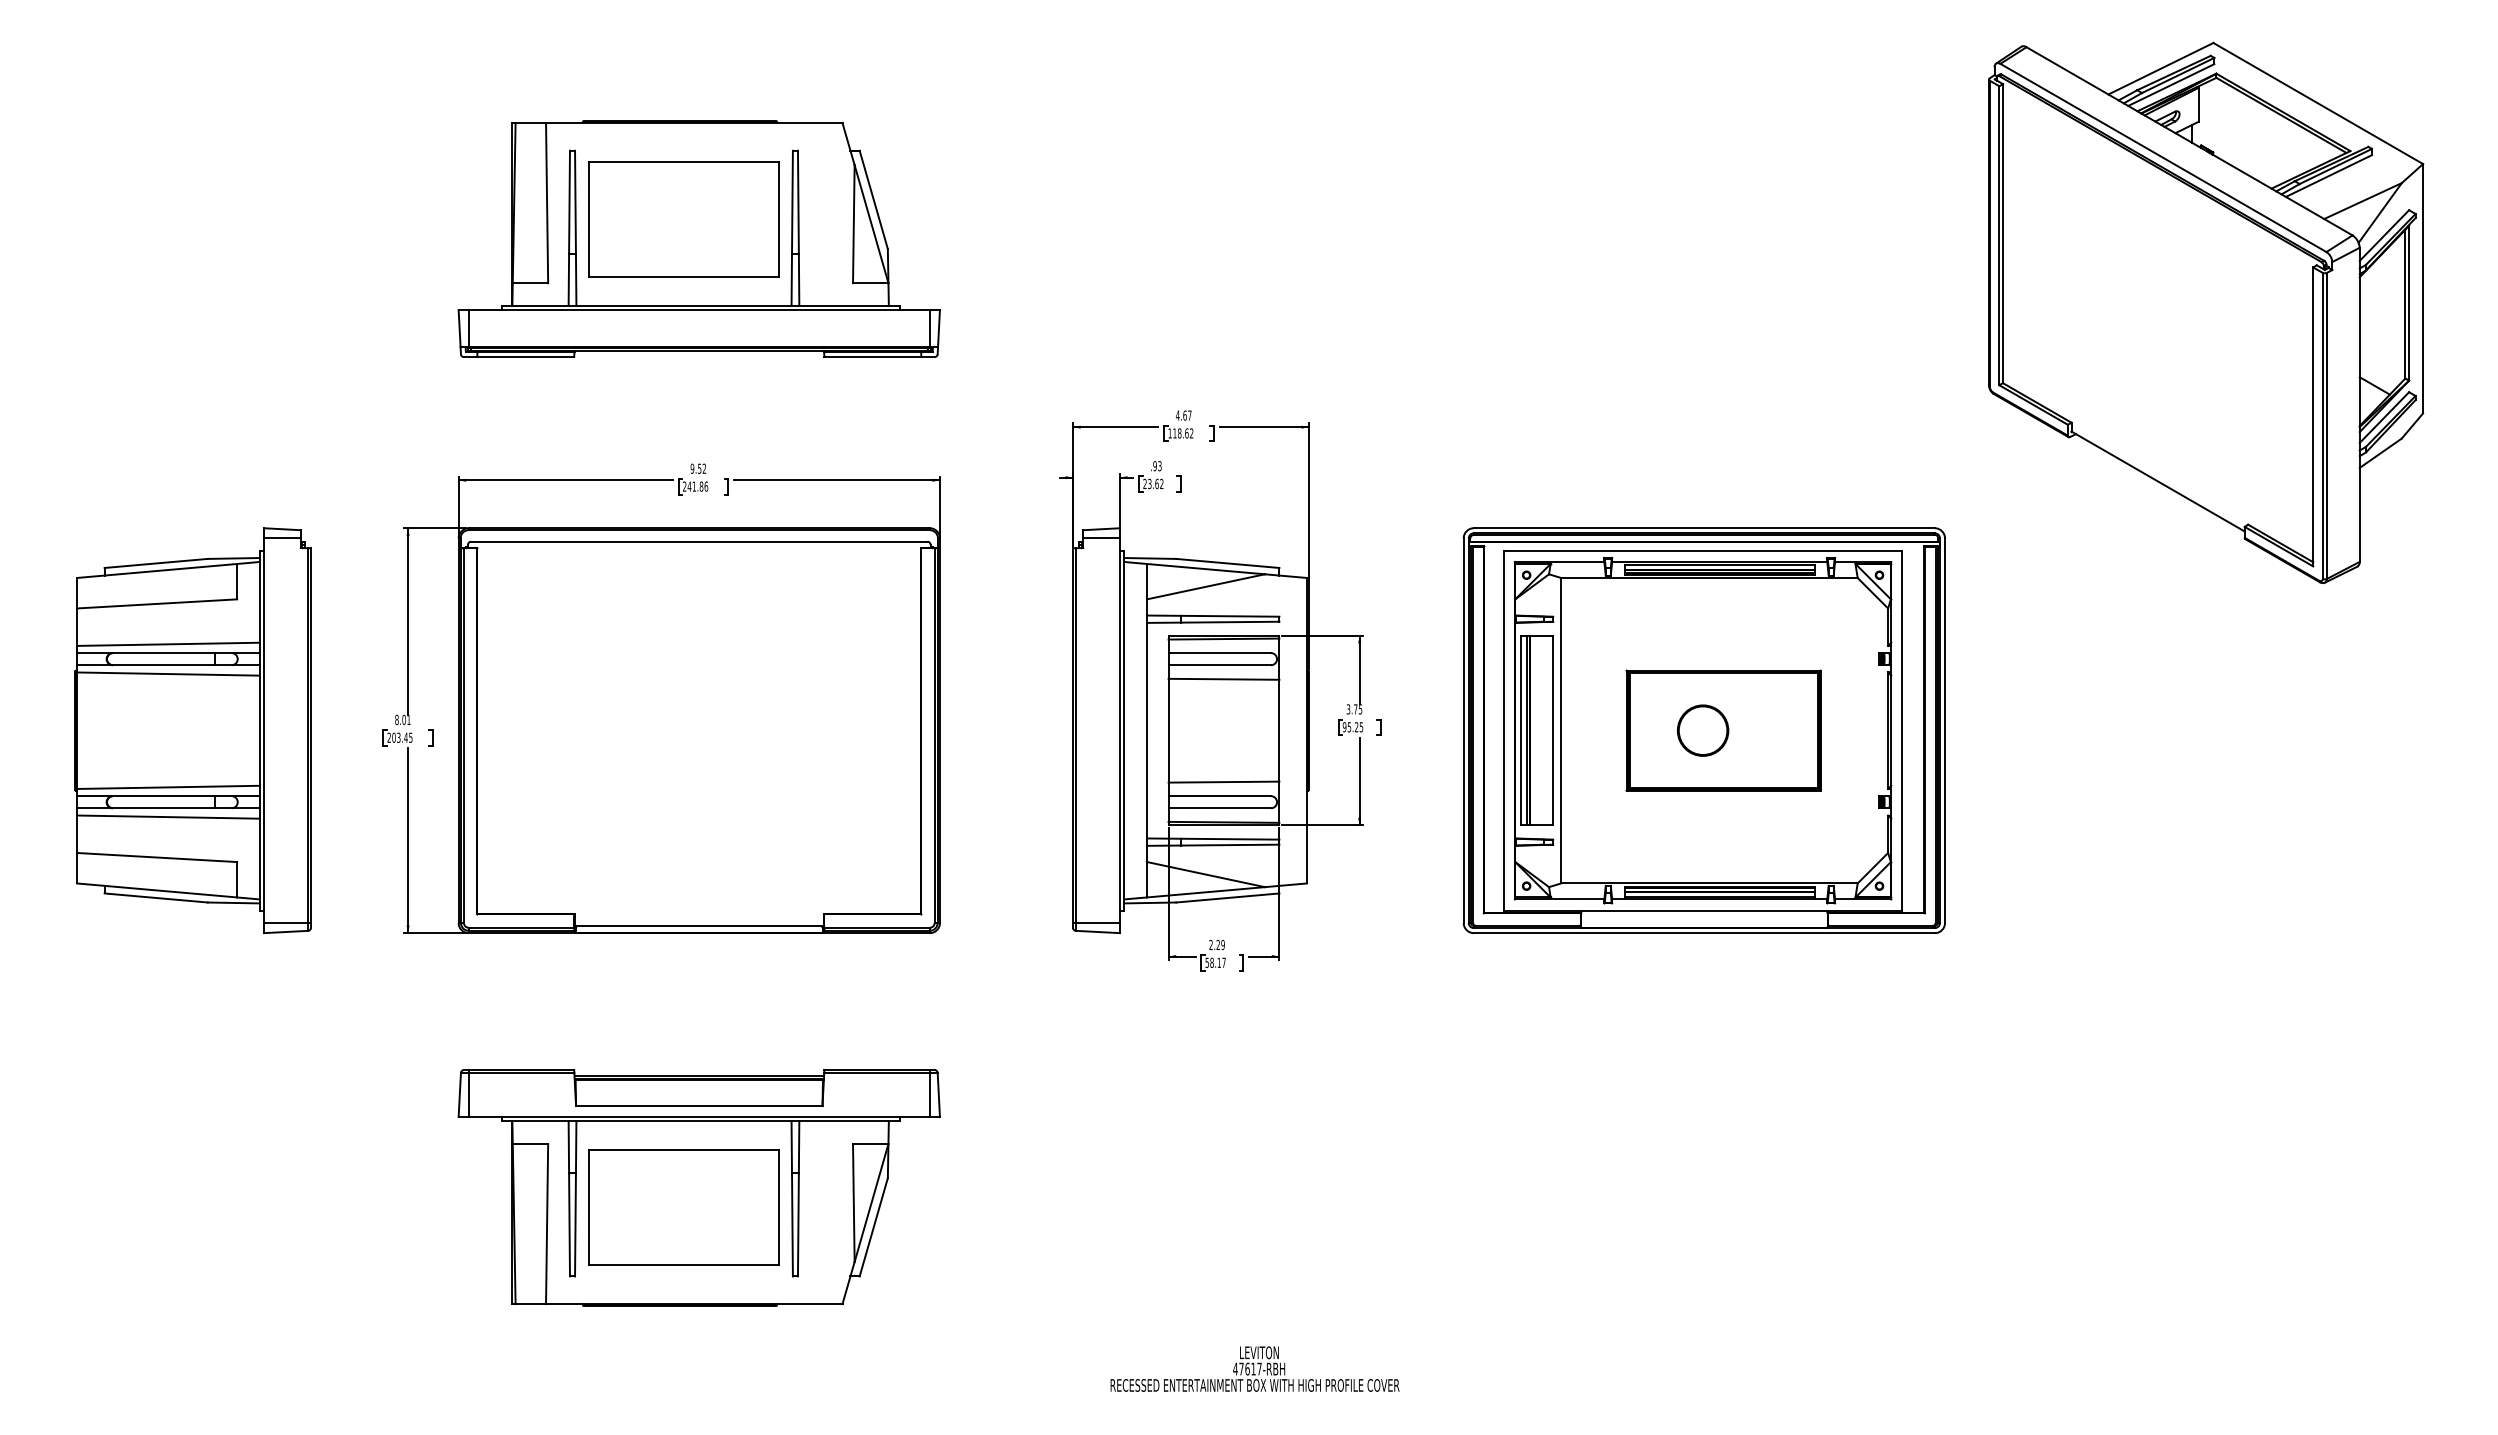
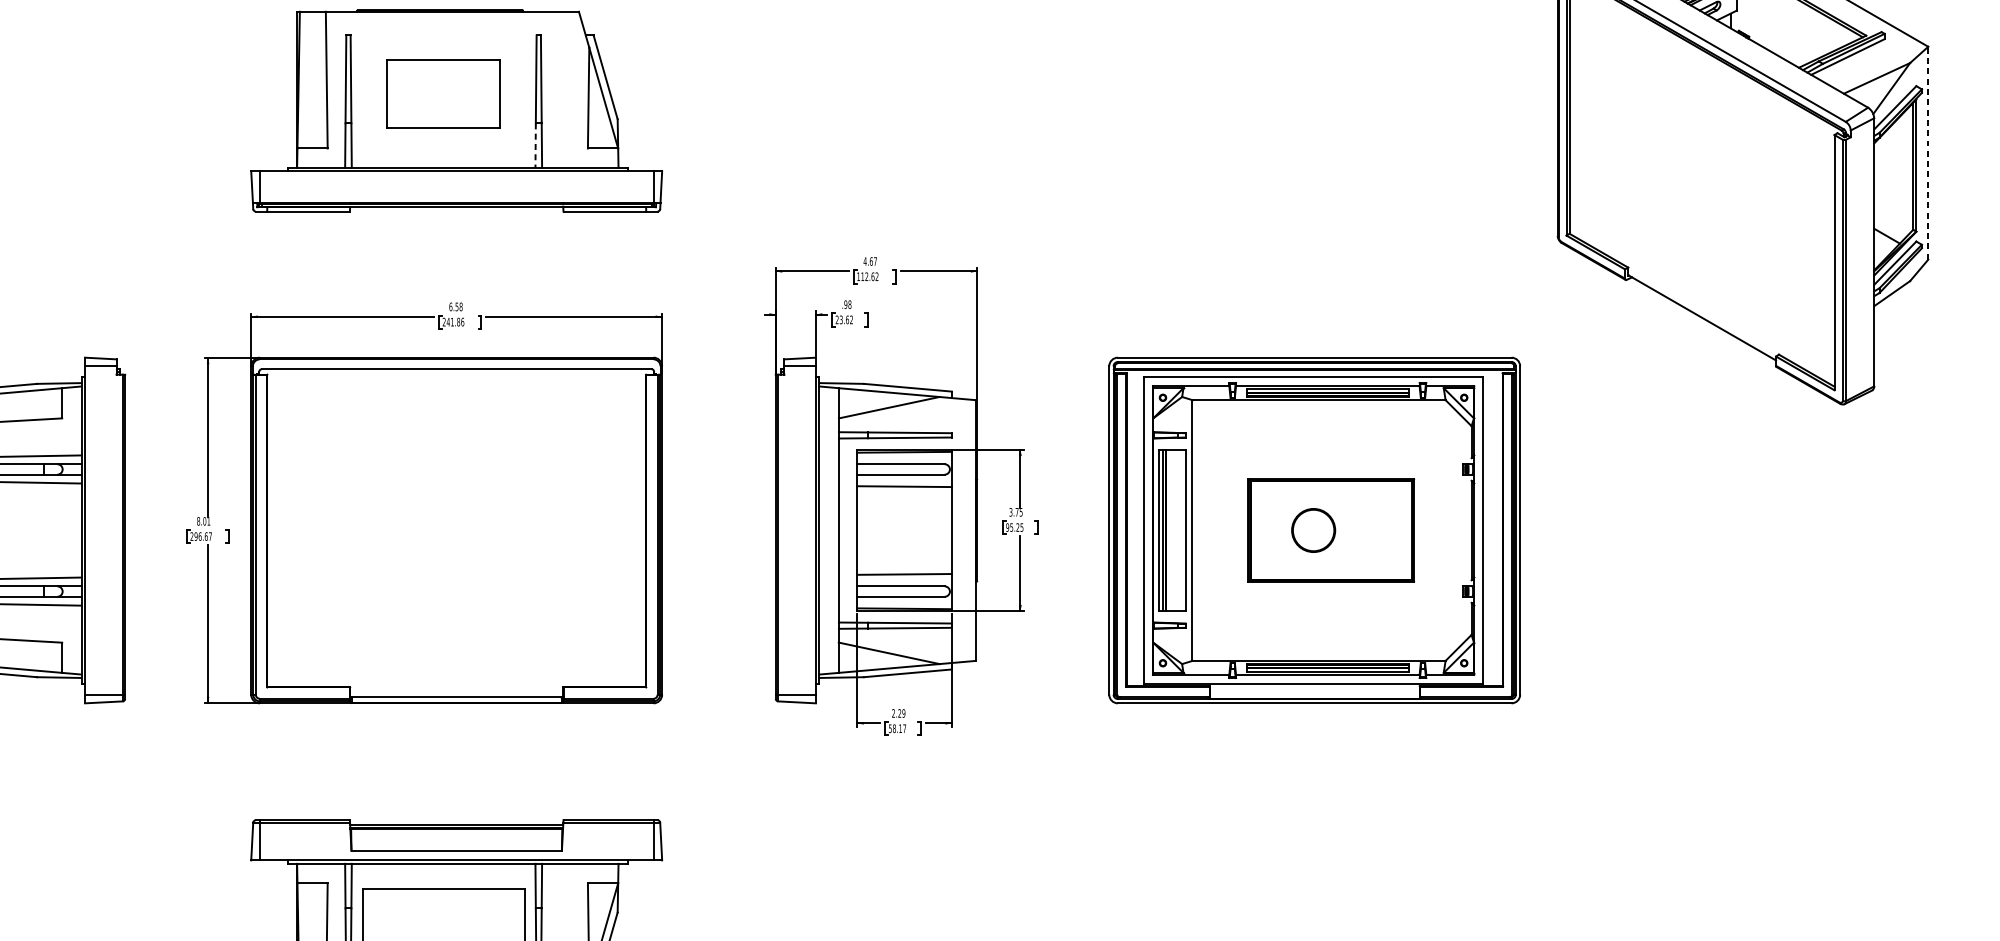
part: (683, 219) -> (443, 94), size x0.7
line: (791, 280) -> (535, 146), solid -> dashed
line: (2423, 288) -> (1928, 153), solid -> dashed
text: (1179, 433) -> (866, 276), 118.62 -> 112.62
text: (1159, 466) -> (849, 304), .93 -> .98
text: (698, 468) -> (456, 306), 9.52 -> 6.58
text: (402, 737) -> (203, 536), 203.45 -> 296.67

